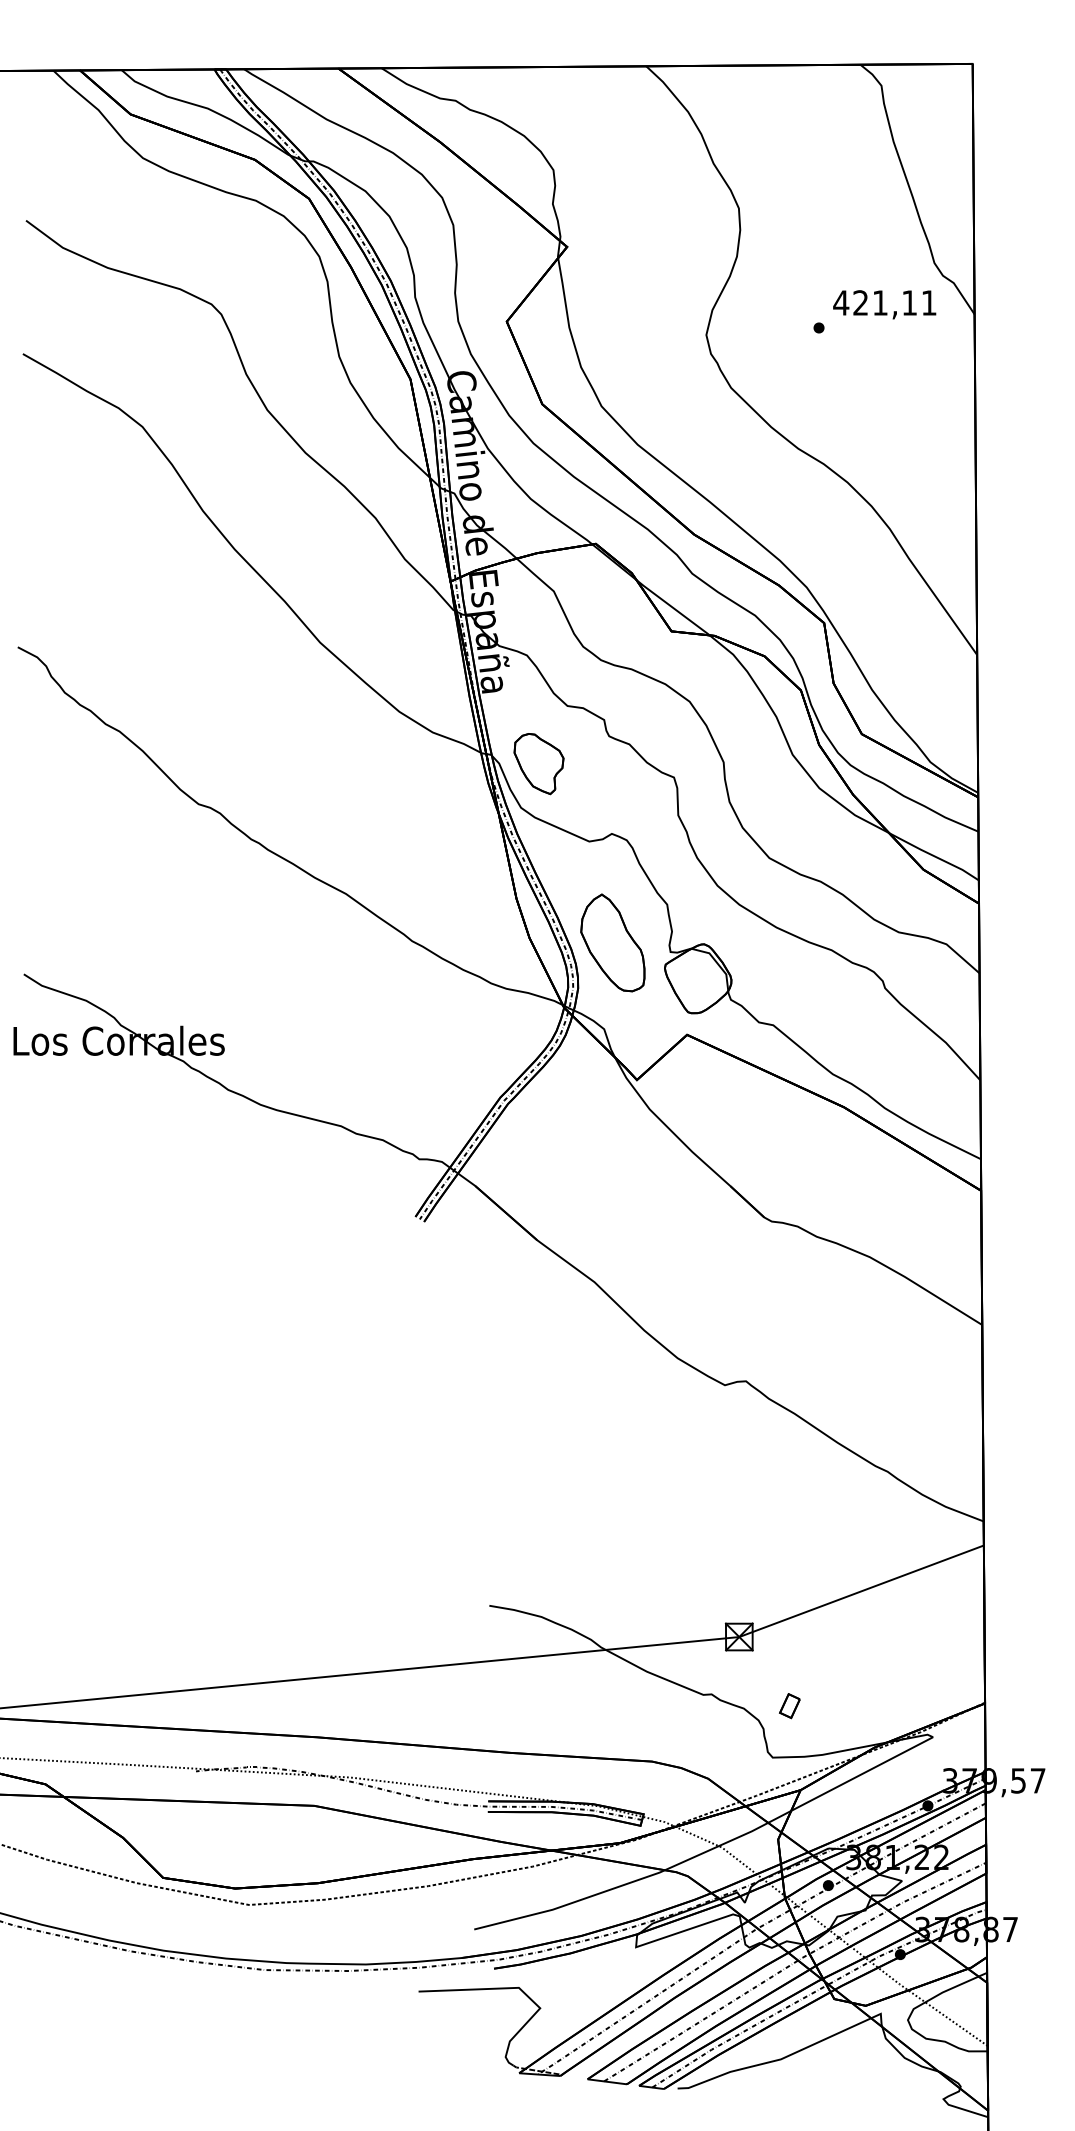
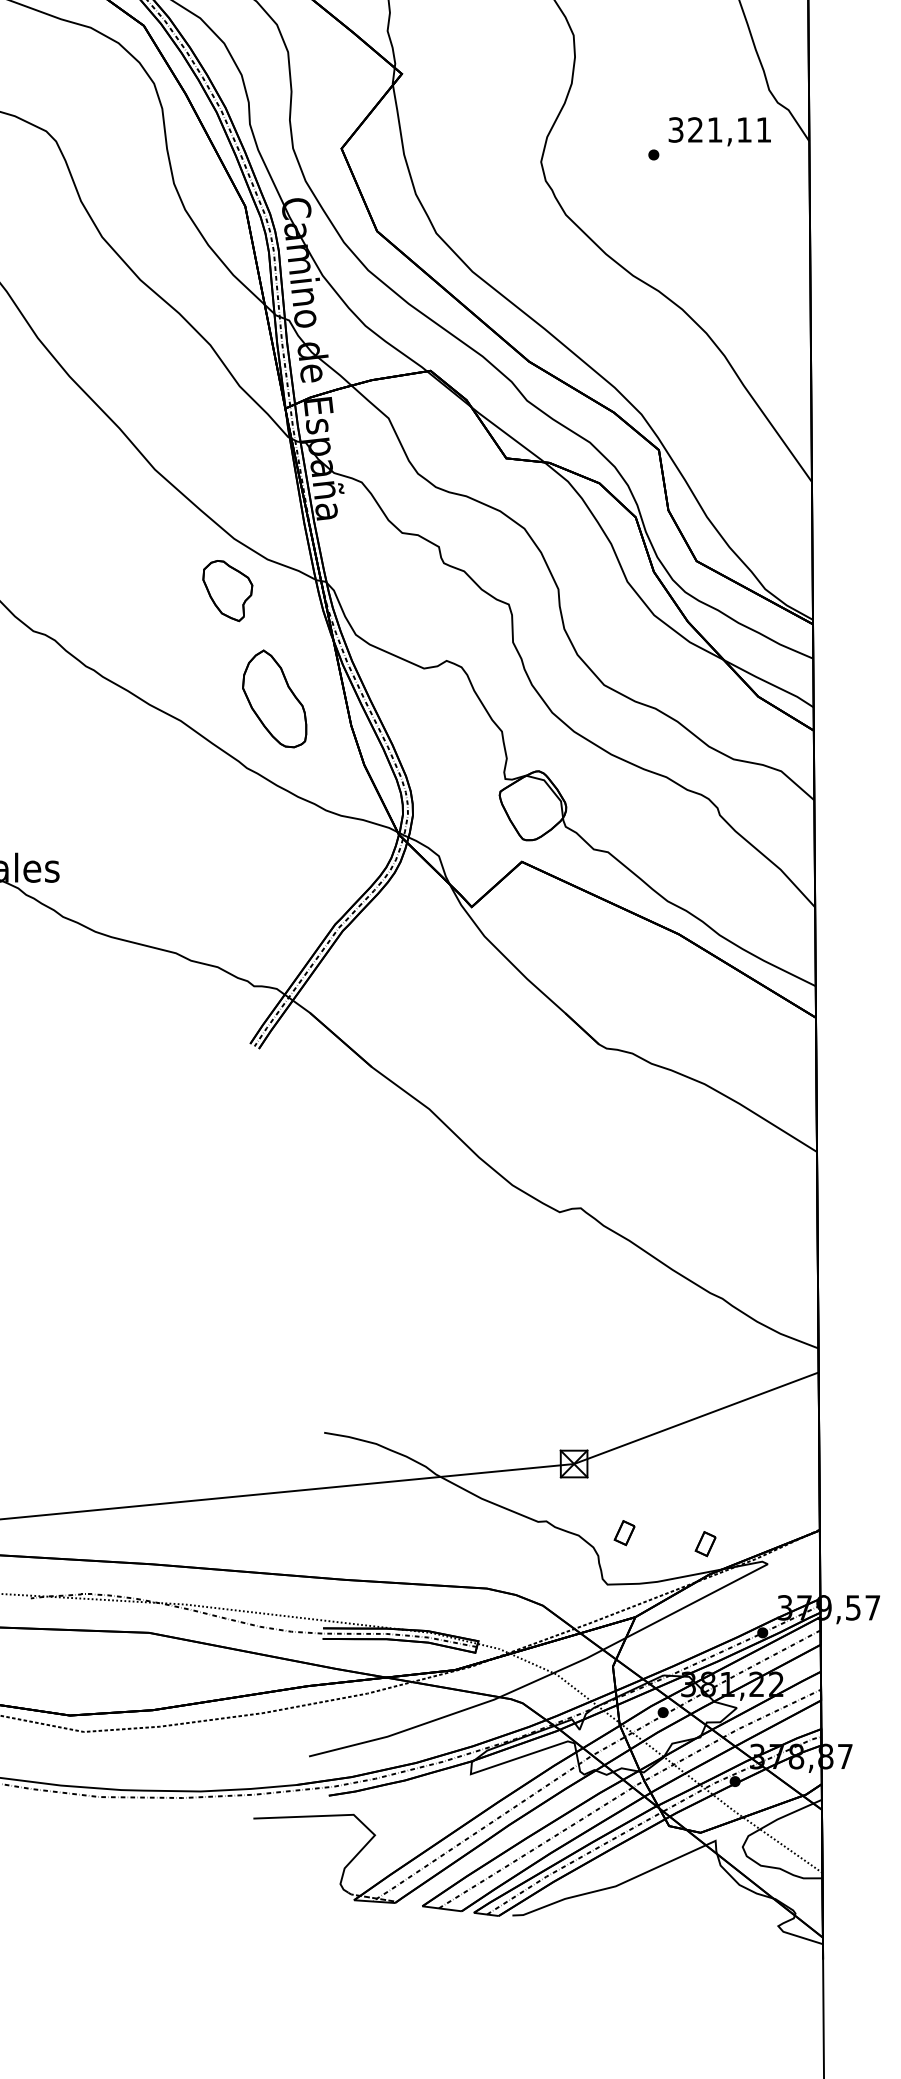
text: (841, 302) -> (676, 129), 421,11 -> 321,11
part: (538, 764) -> (227, 591), moved
part: (612, 942) -> (274, 698), moved
part: (870, 1717) -> (705, 1544), added

